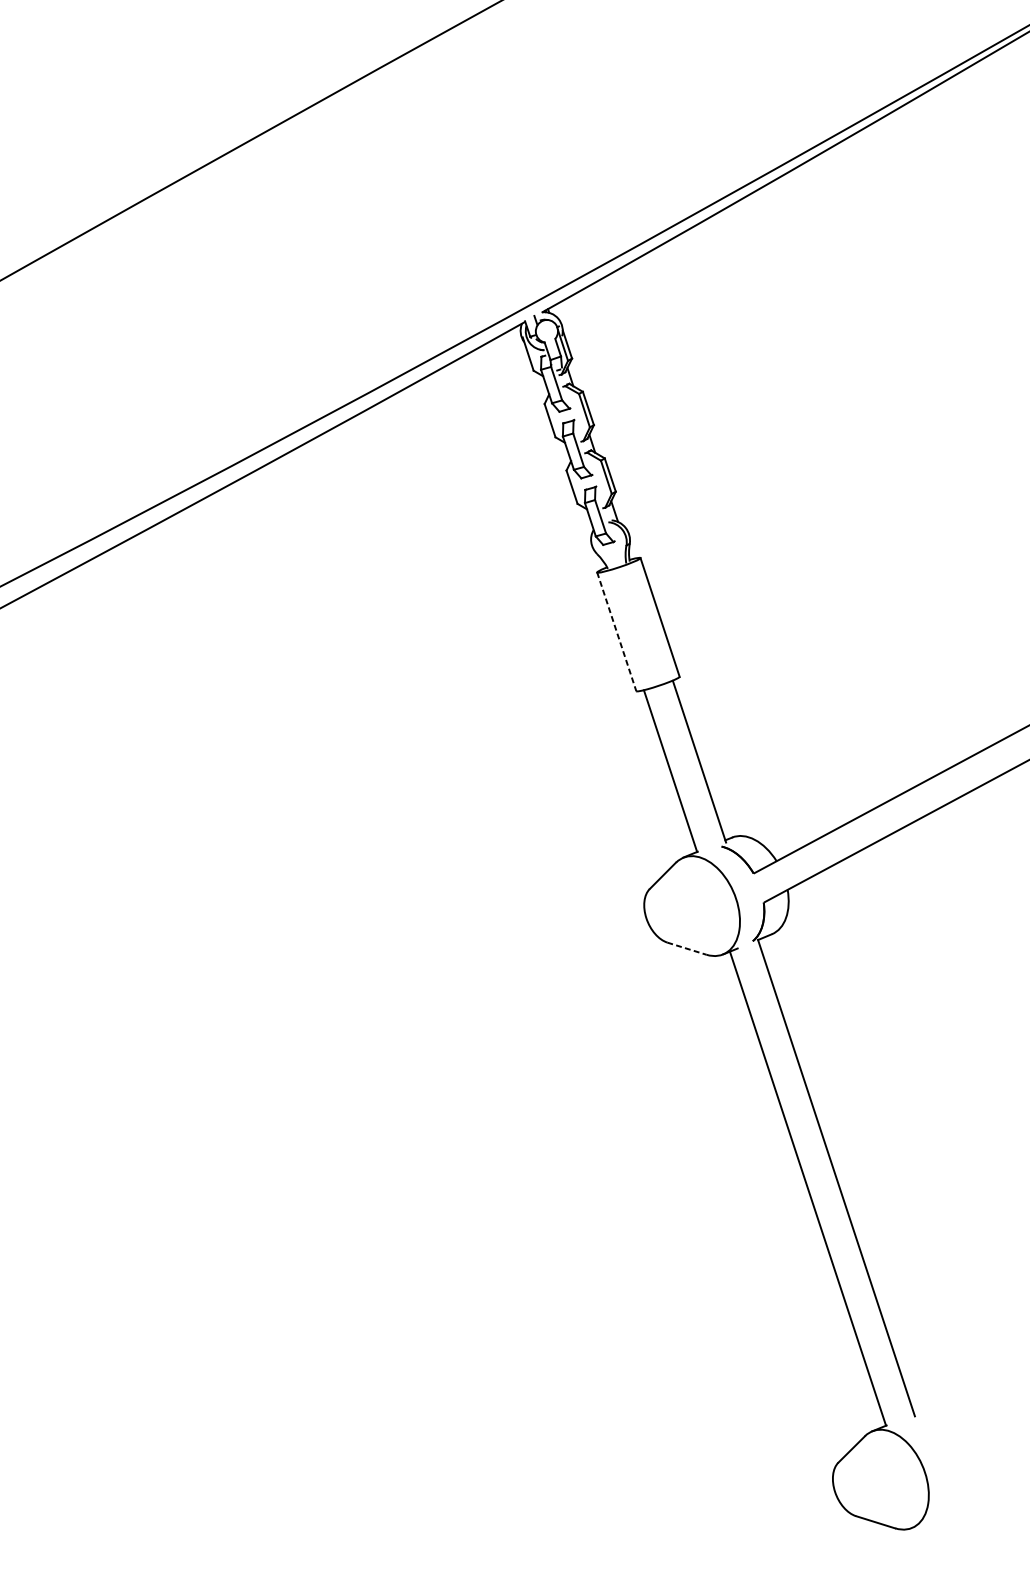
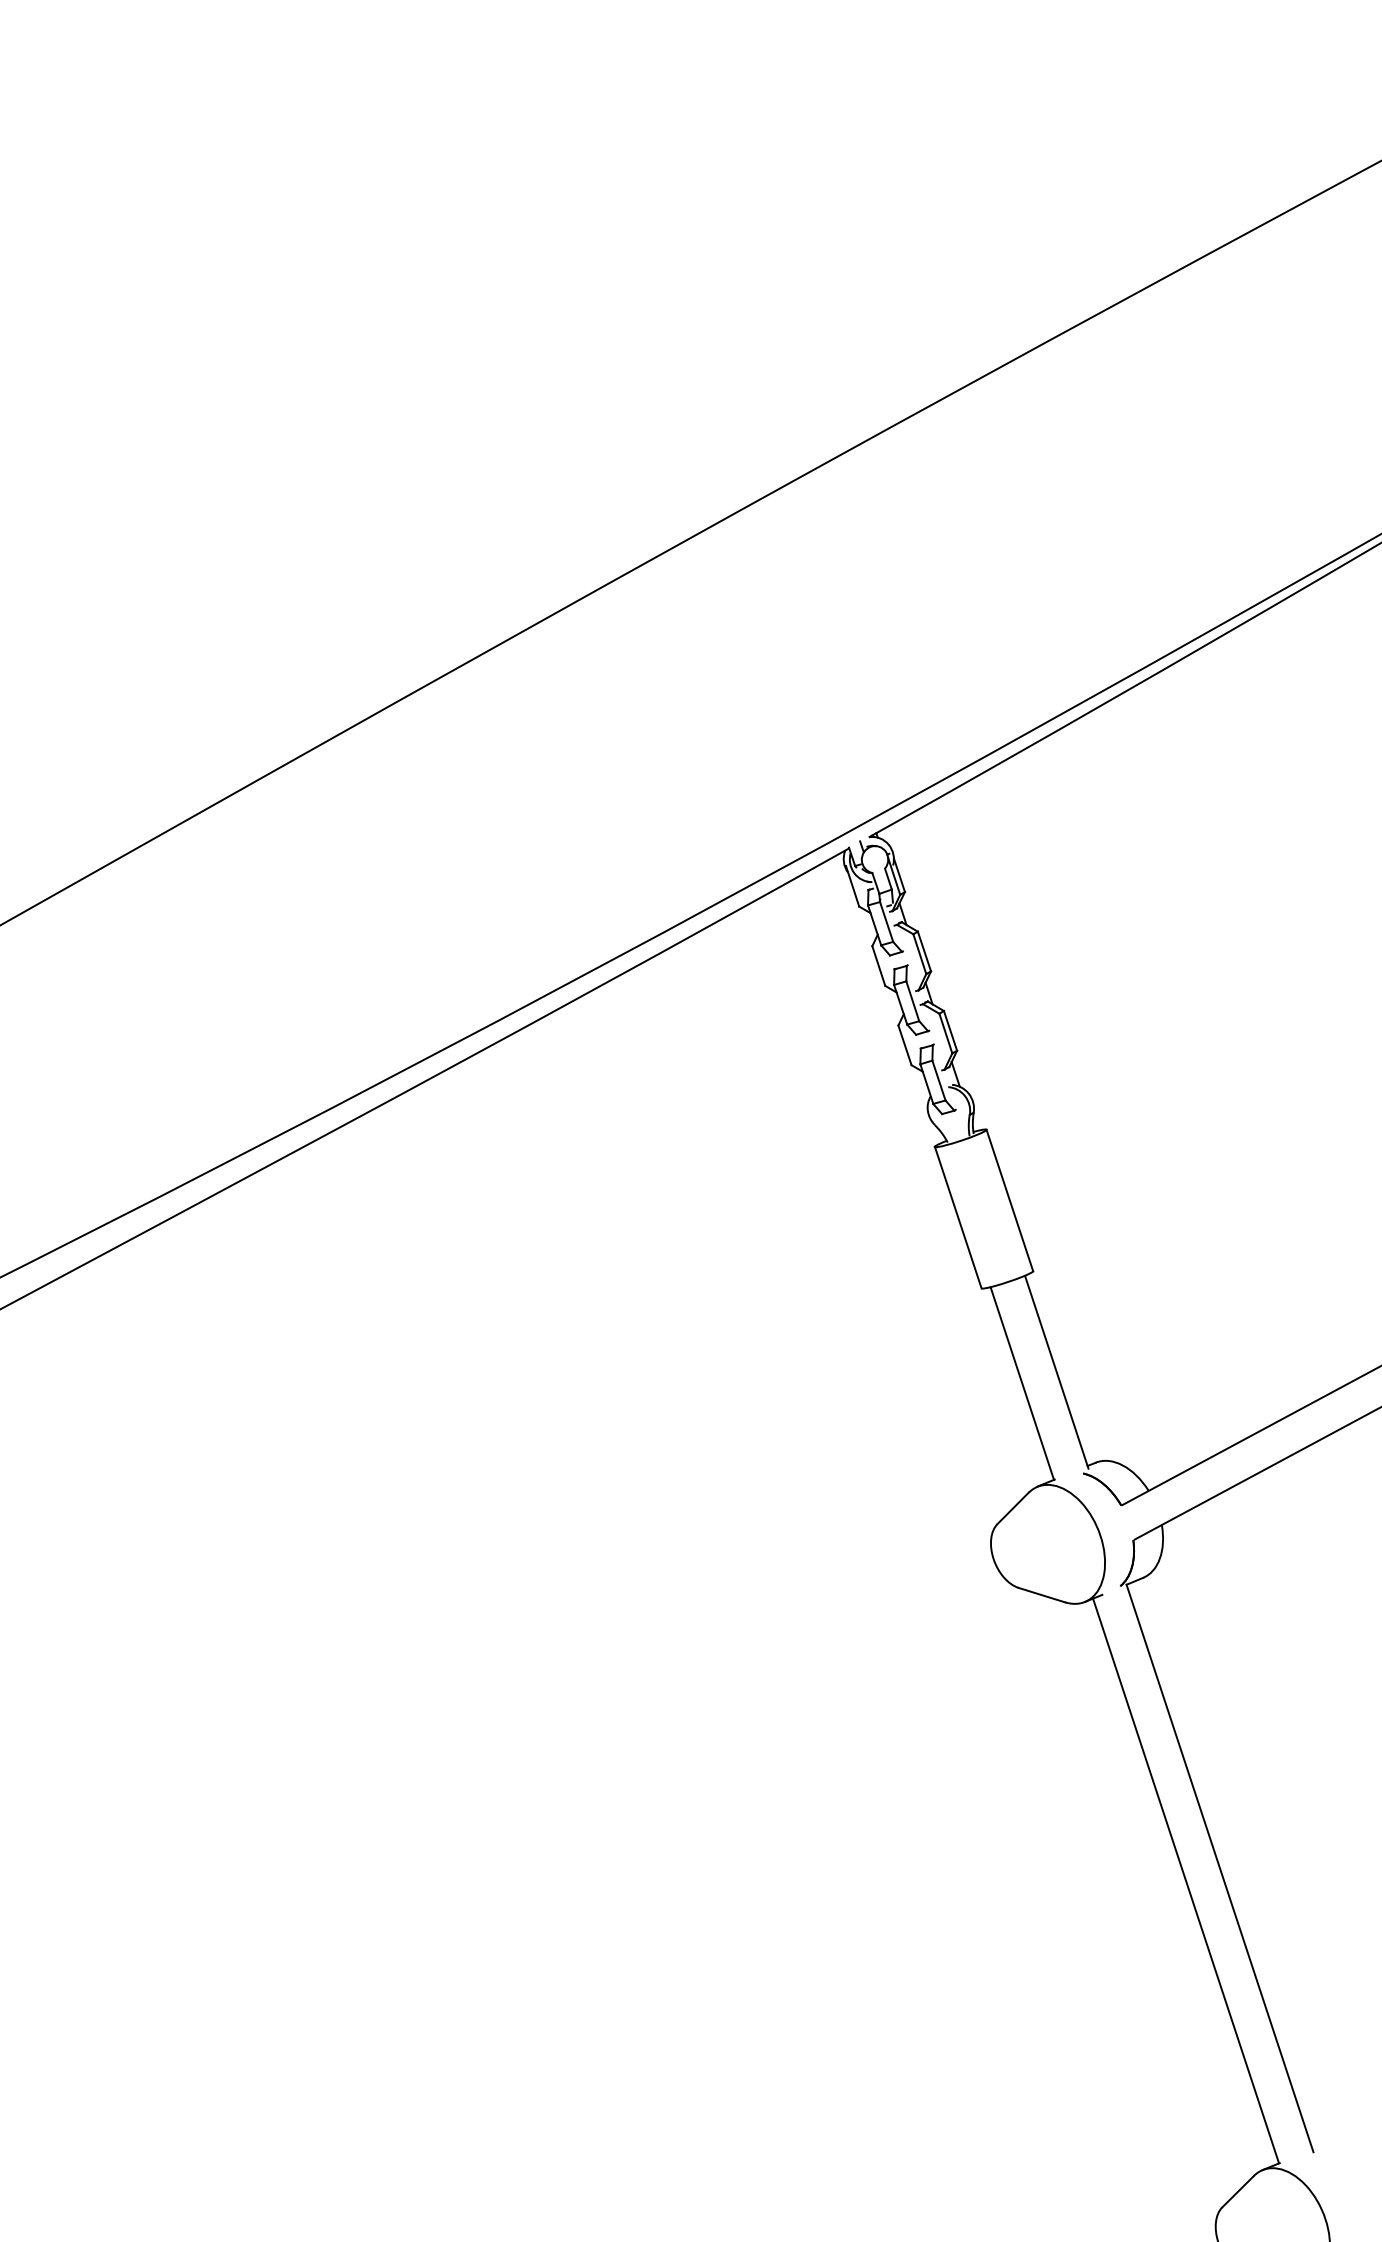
line: (616, 631) -> (958, 1217), dashed -> solid
line: (687, 949) -> (1042, 1595), dashed -> solid

